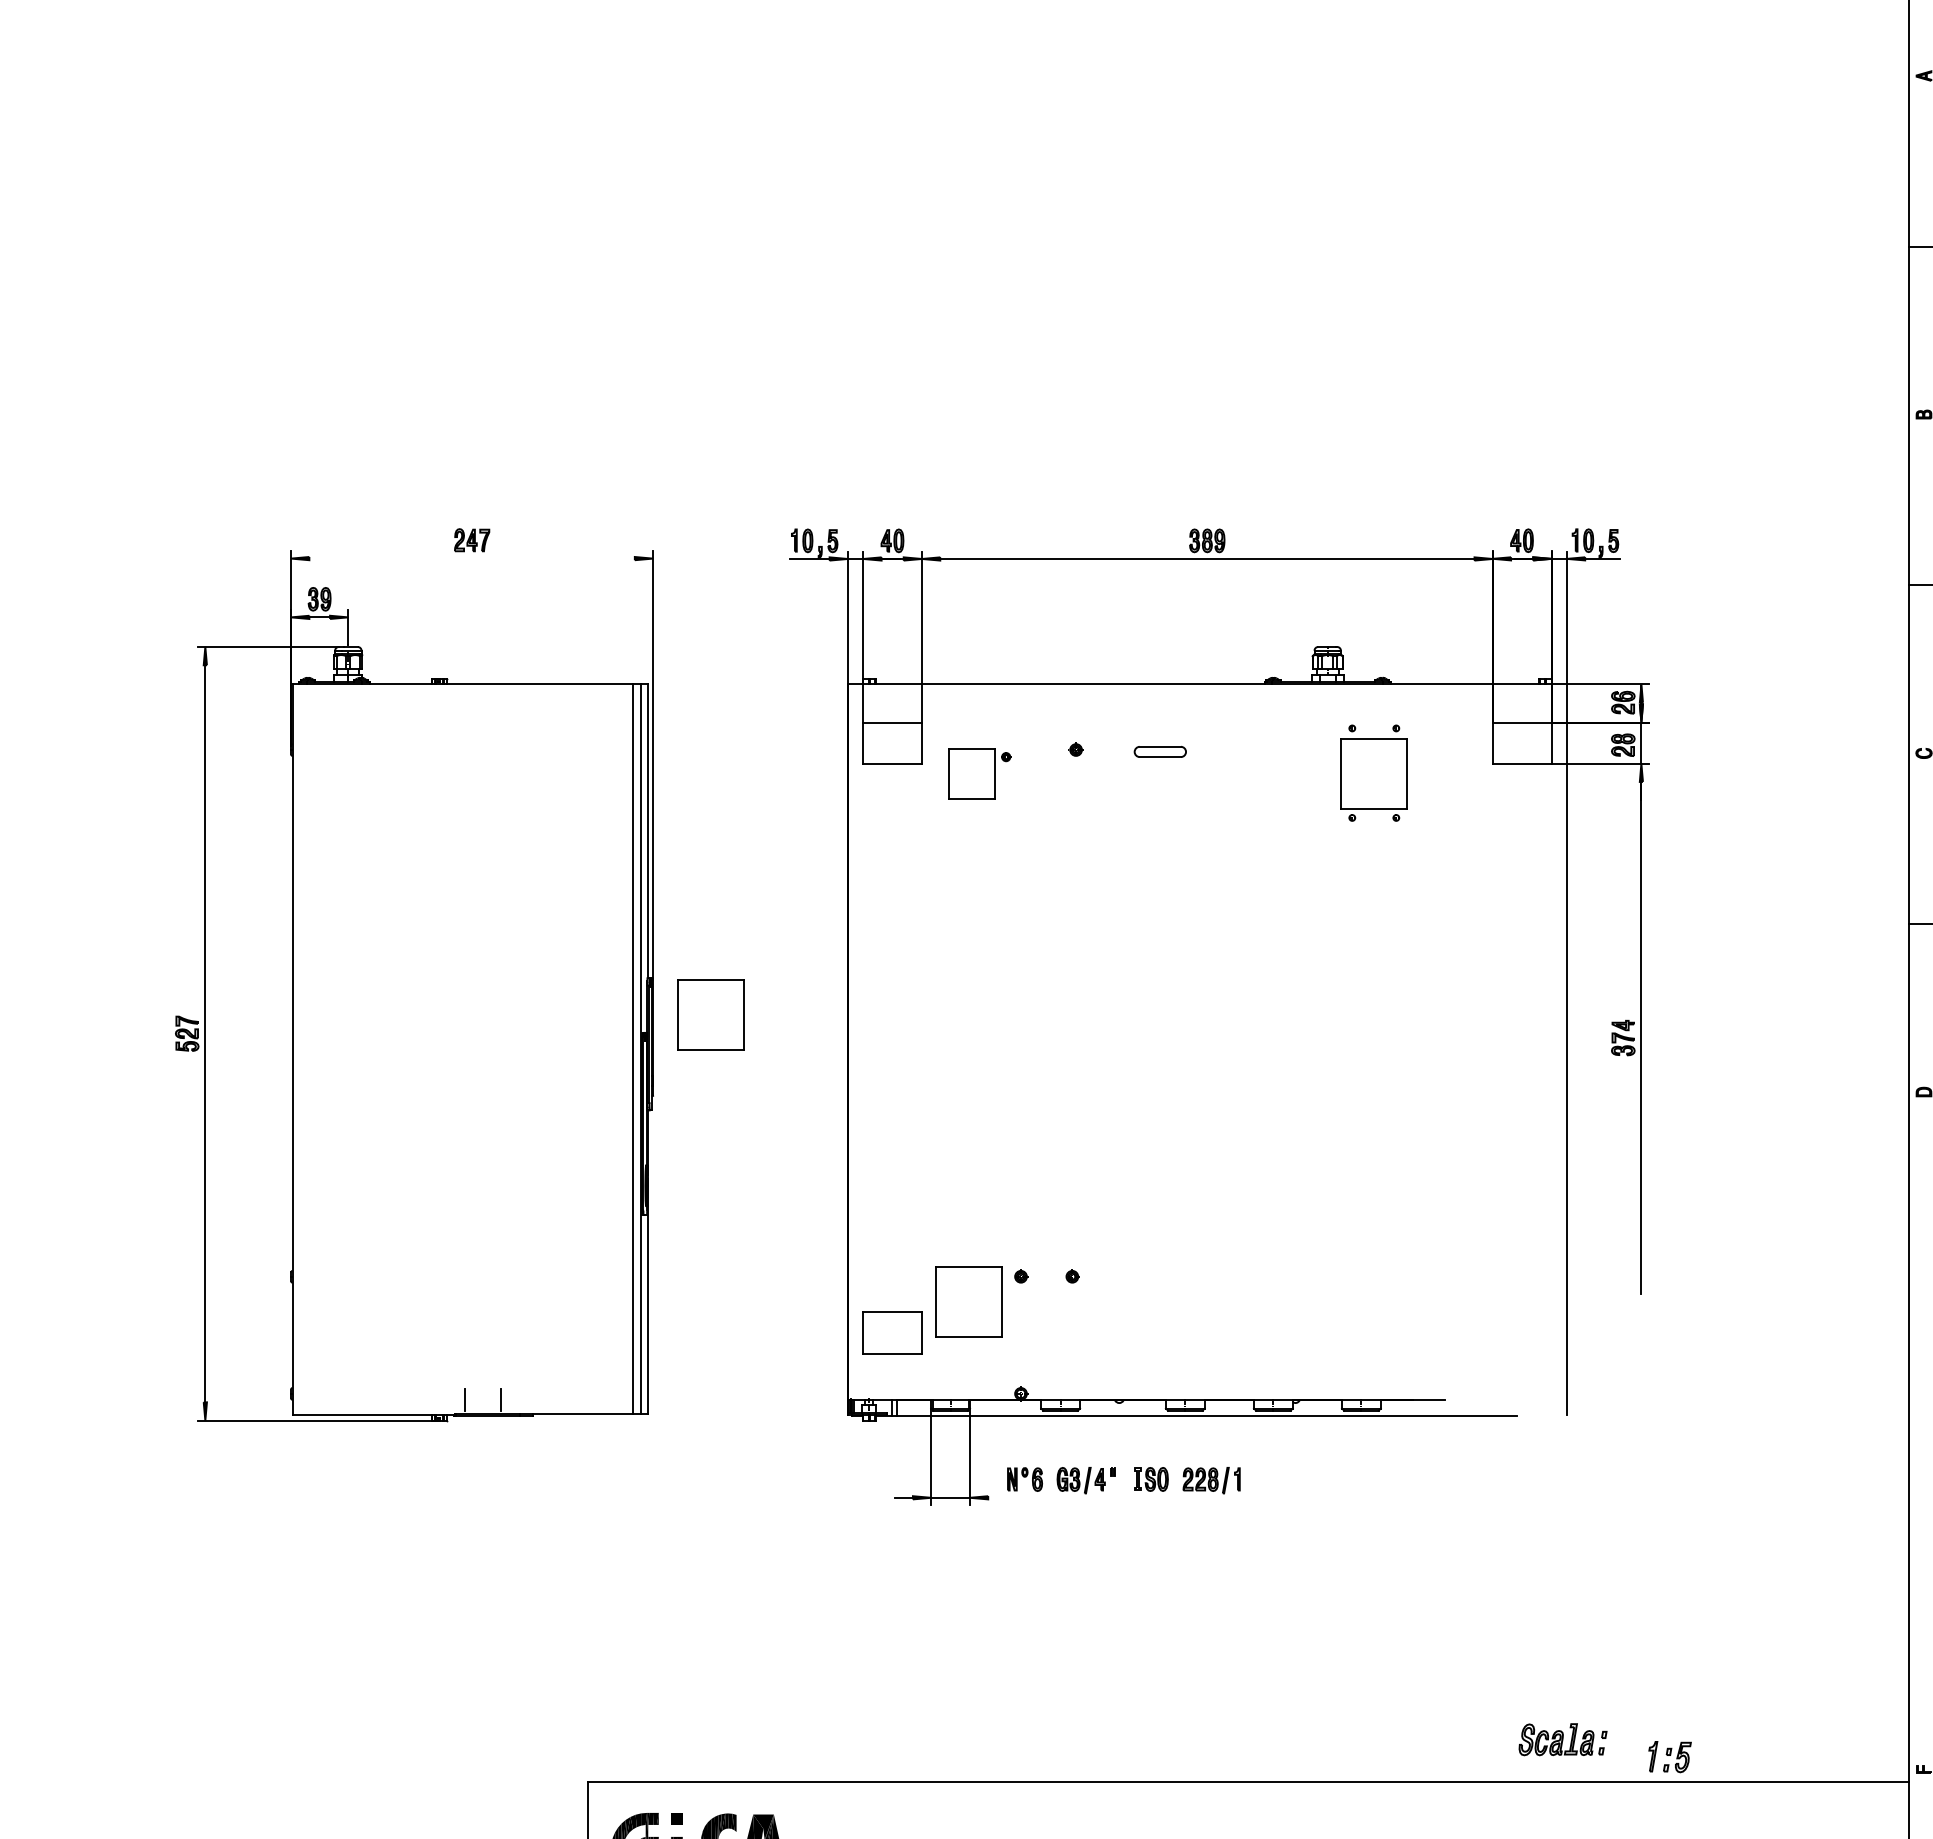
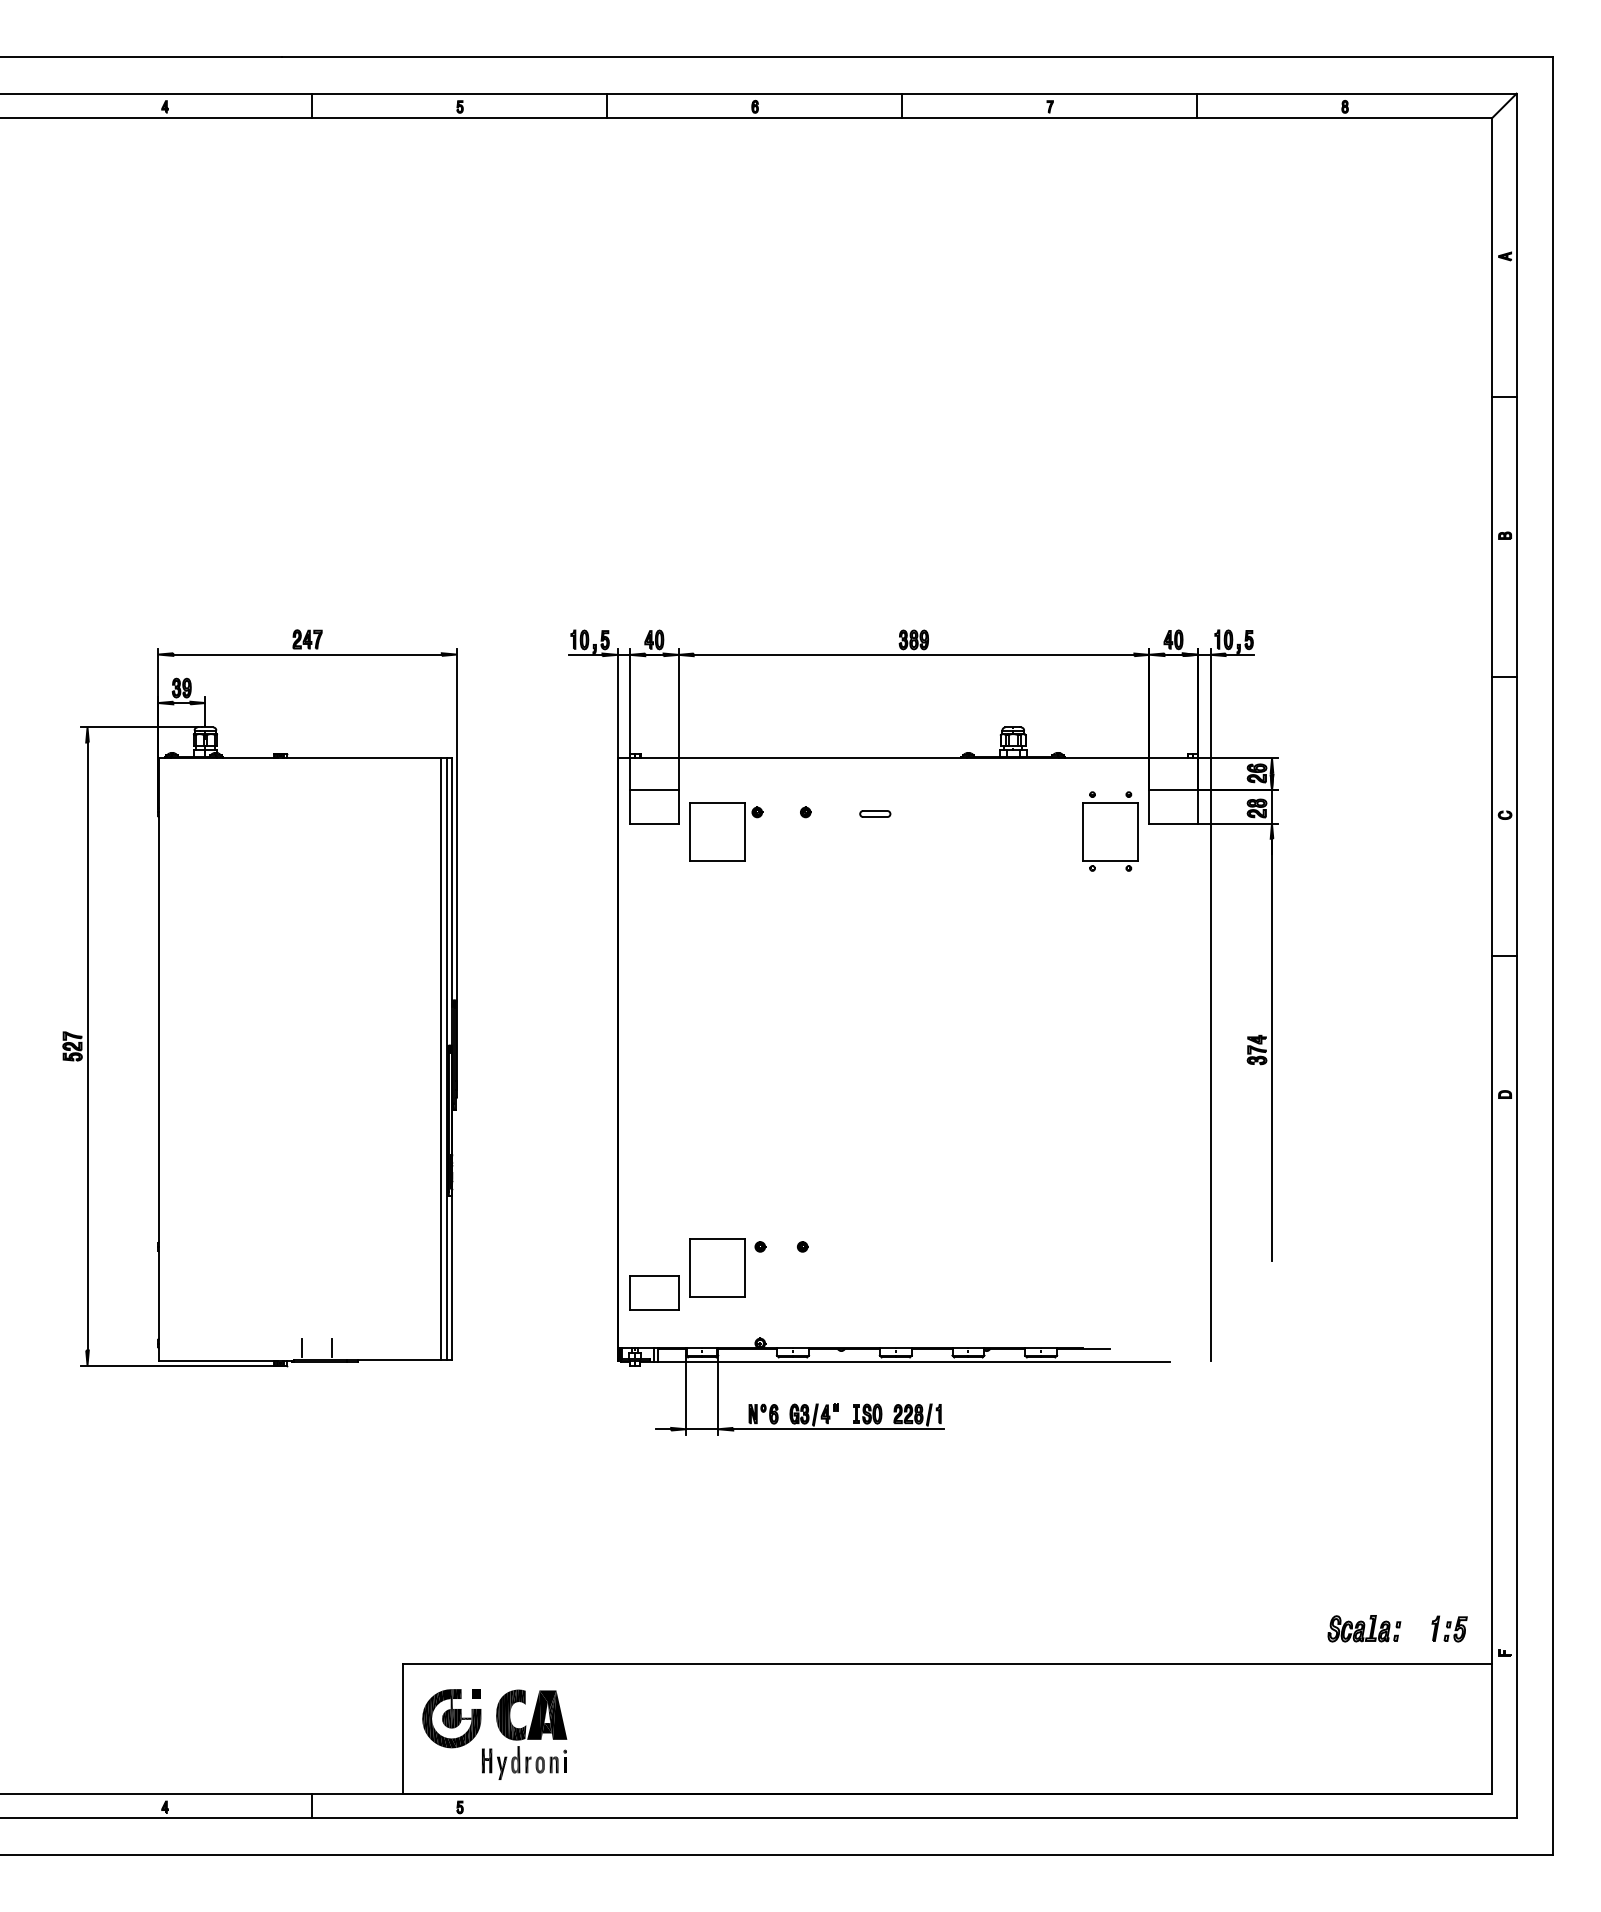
line: (472, 558) -> (307, 654), added
part: (1160, 751) -> (875, 813), size x0.71
part: (980, 773) -> (726, 831), size x1.43
part: (1374, 773) -> (1110, 831), moved
part: (710, 1014) -> (504, 1030), removed
line: (1115, 1498) -> (838, 1429), added
part: (1563, 1739) -> (1364, 1628), moved
part: (1669, 1756) -> (1449, 1628), moved

